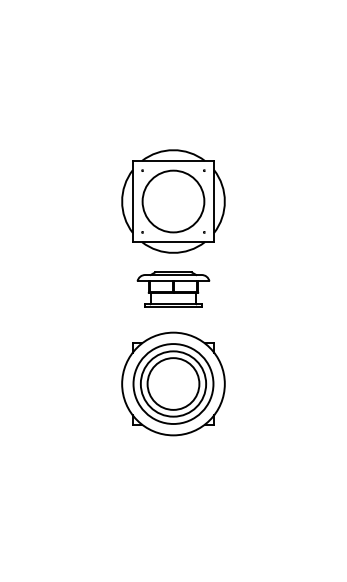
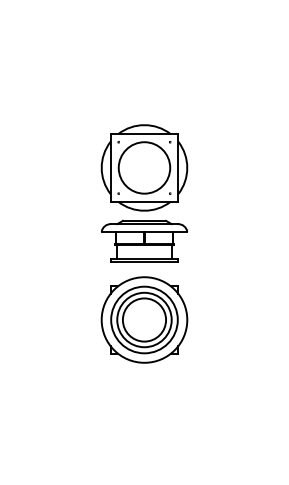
part: (173, 288) -> (144, 240), size x1.43

